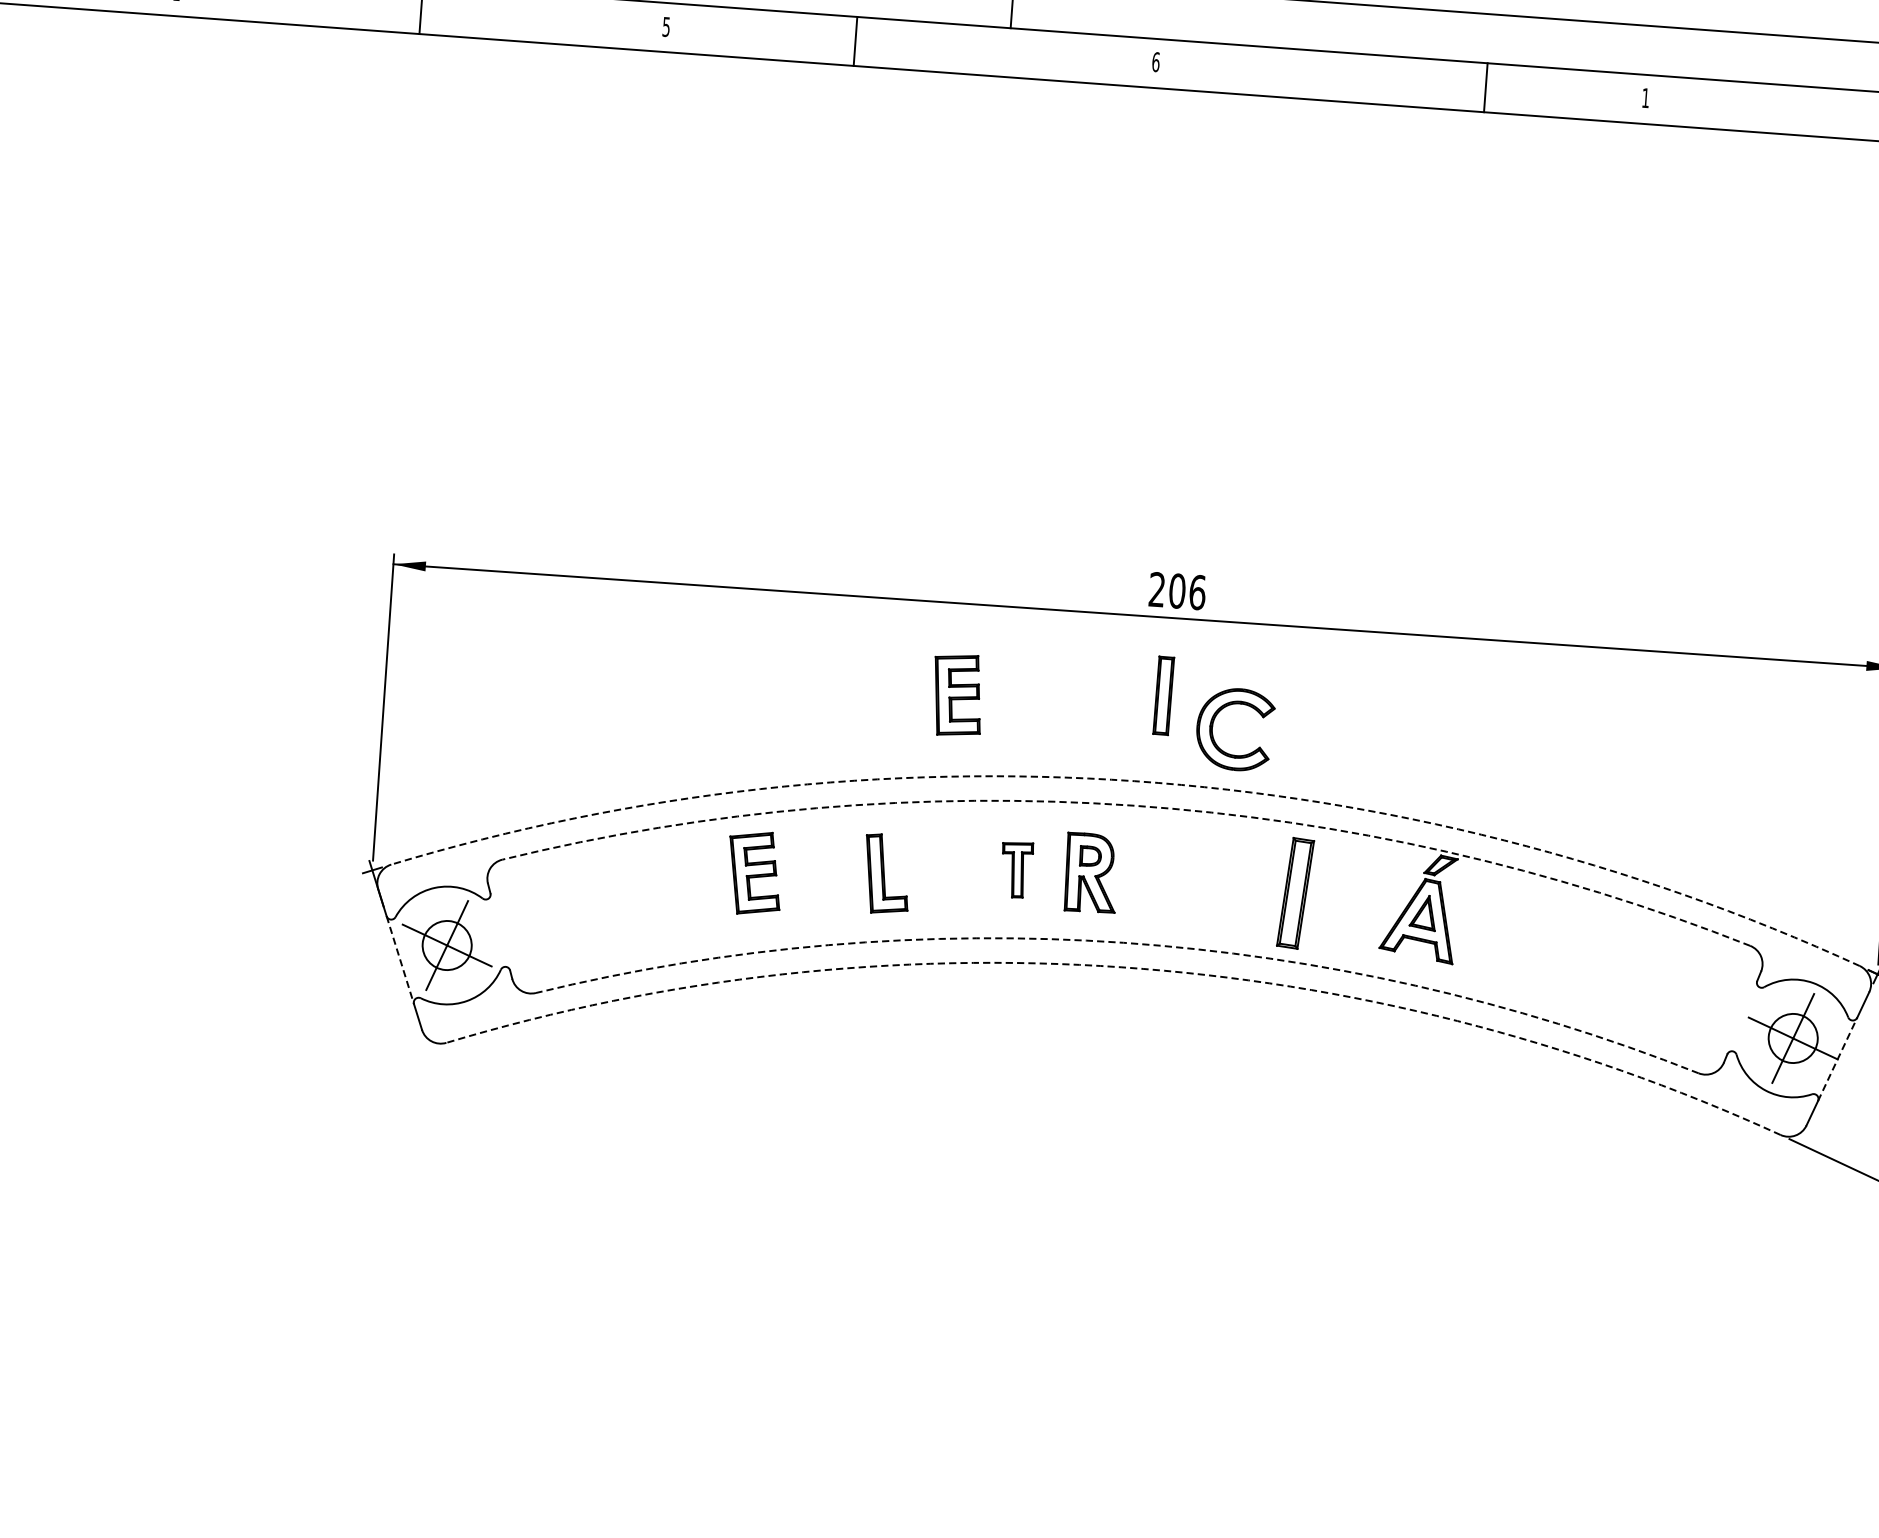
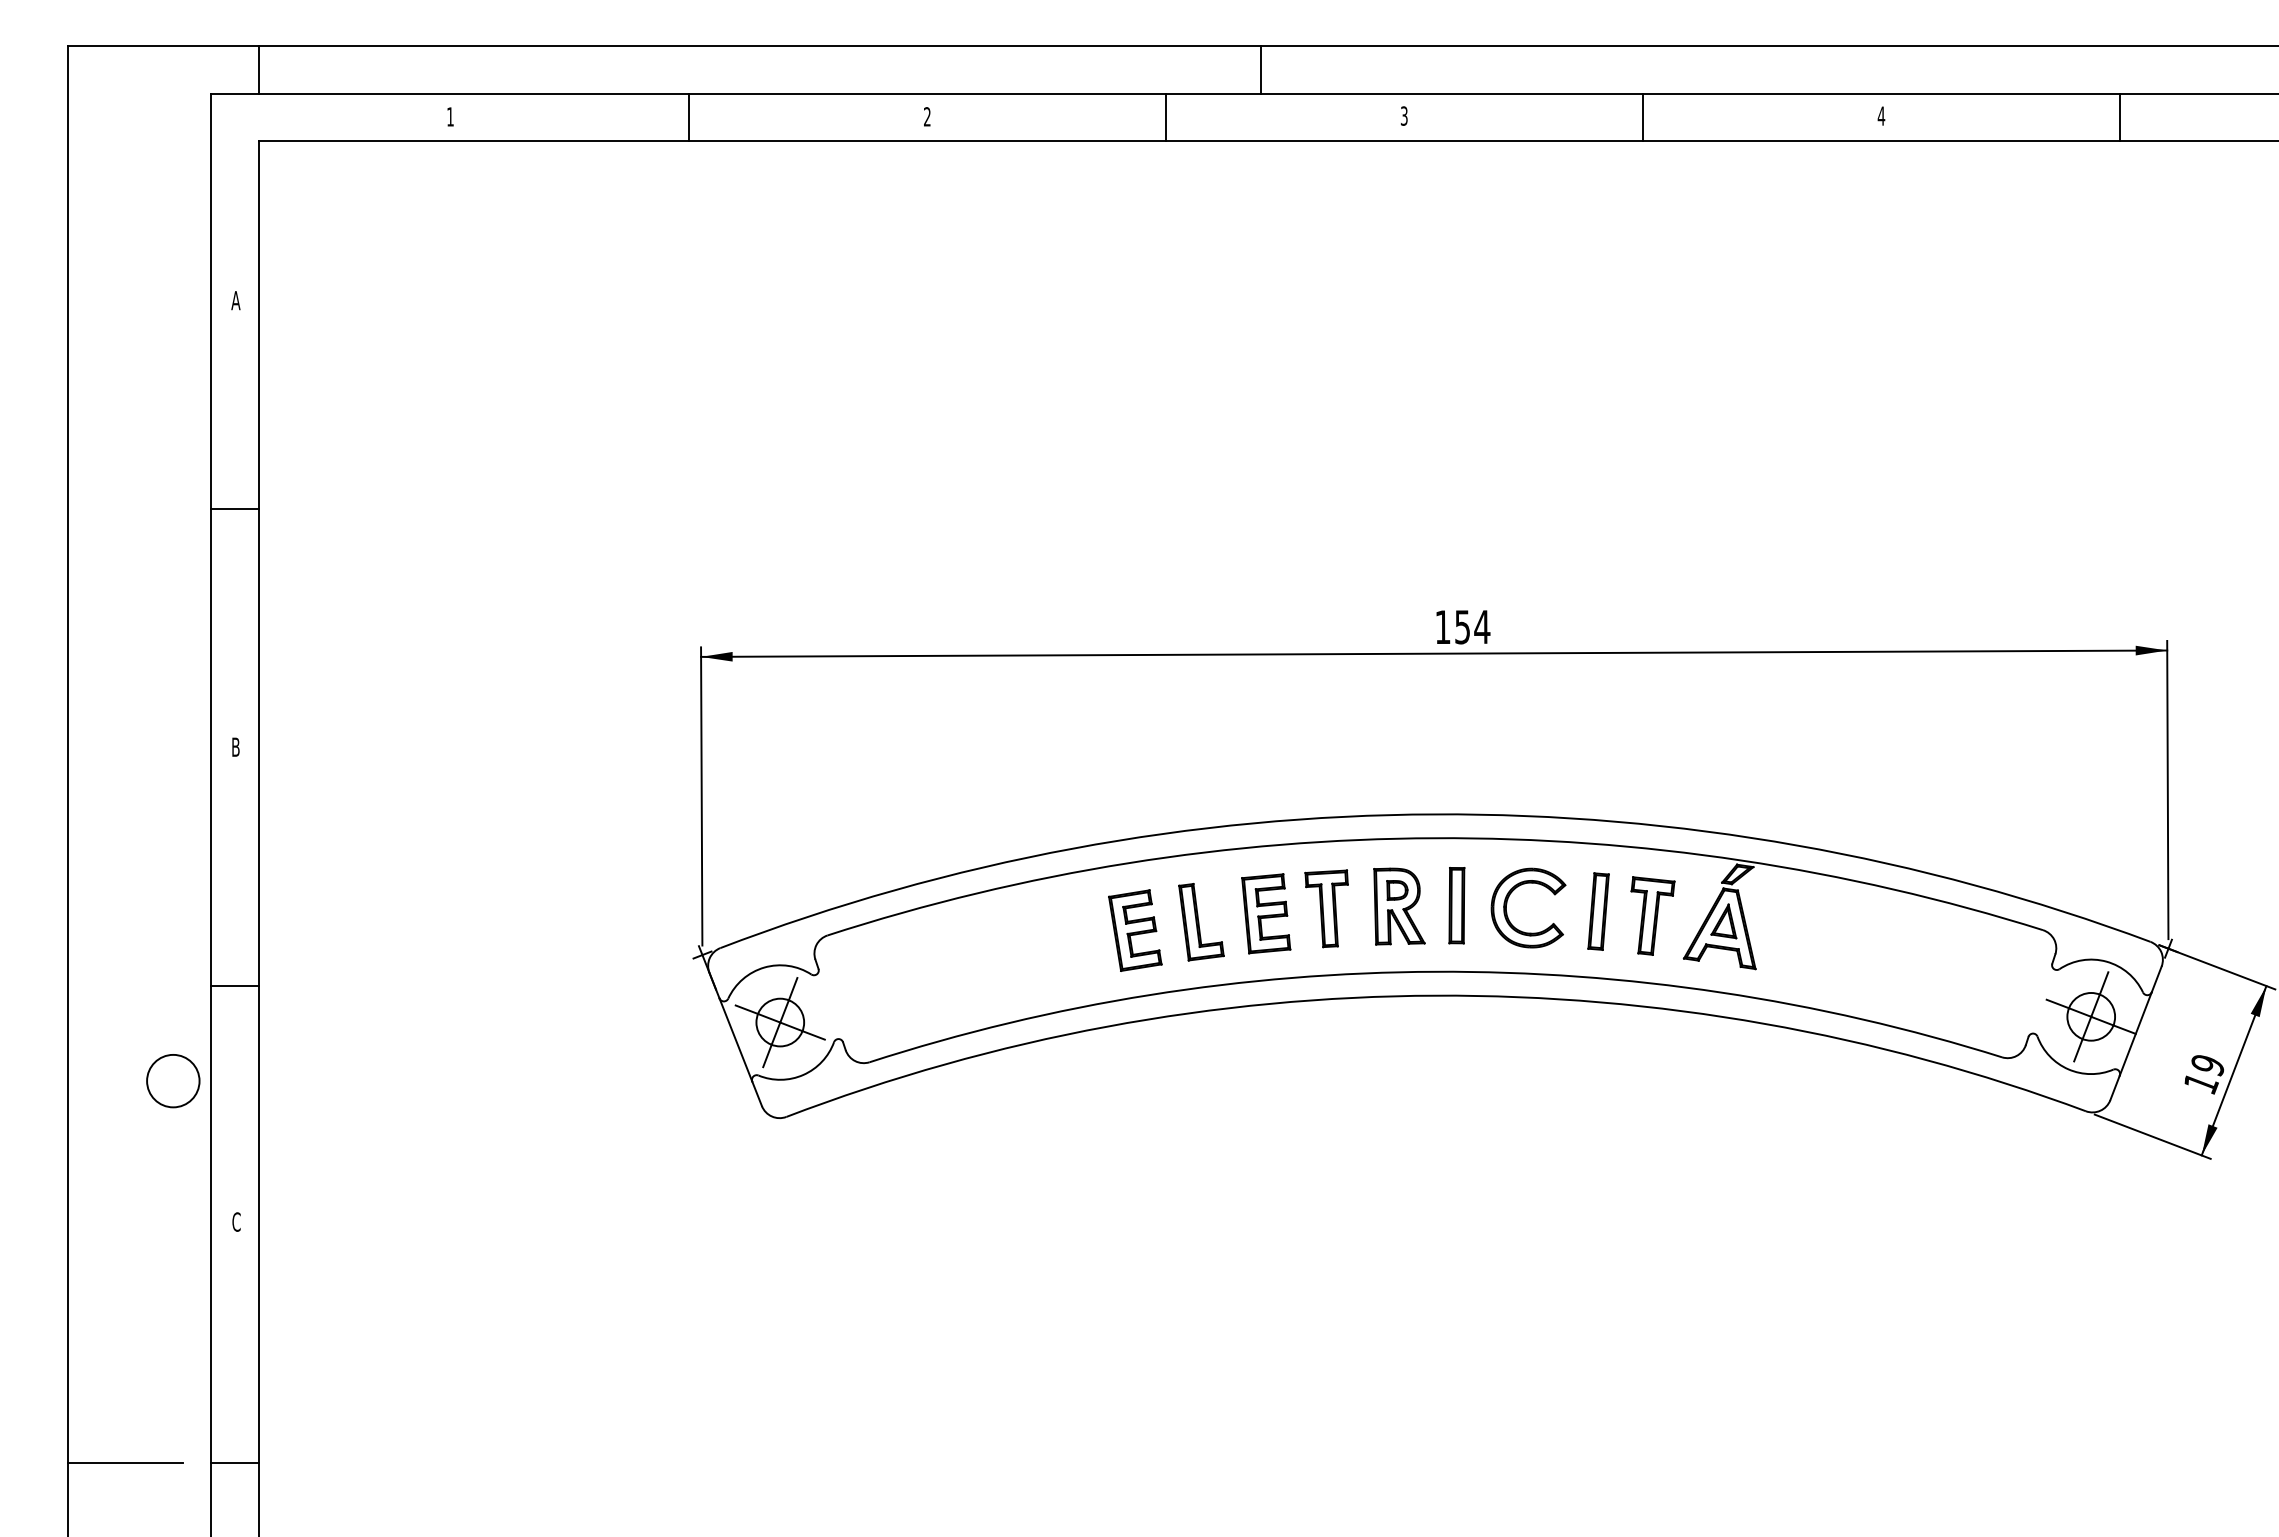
text: (666, 26) -> (927, 116), 5 -> 2
line: (855, 41) -> (1165, 117), moved
text: (1155, 61) -> (1403, 115), 6 -> 3
line: (1485, 87) -> (1642, 117), moved
text: (1645, 97) -> (1881, 115), 1 -> 4
text: (1177, 590) -> (1462, 626), 206 -> 154
part: (958, 695) -> (1266, 913), moved
part: (1163, 695) -> (1456, 905), moved
part: (1213, 724) -> (1507, 904), moved
arc: (1134, 781) -> (1434, 814), dashed -> solid
arc: (1132, 805) -> (1434, 838), dashed -> solid
part: (1016, 869) -> (1326, 908), size x1.43
part: (755, 873) -> (1135, 930), moved
part: (1295, 893) -> (1598, 911), size x0.71
part: (1350, 901) -> (1652, 915), added
arc: (1123, 942) -> (1435, 971), dashed -> solid
line: (399, 960) -> (735, 1040), dashed -> solid
arc: (1121, 967) -> (1435, 995), dashed -> solid
line: (1837, 1058) -> (2135, 1033), dashed -> solid

